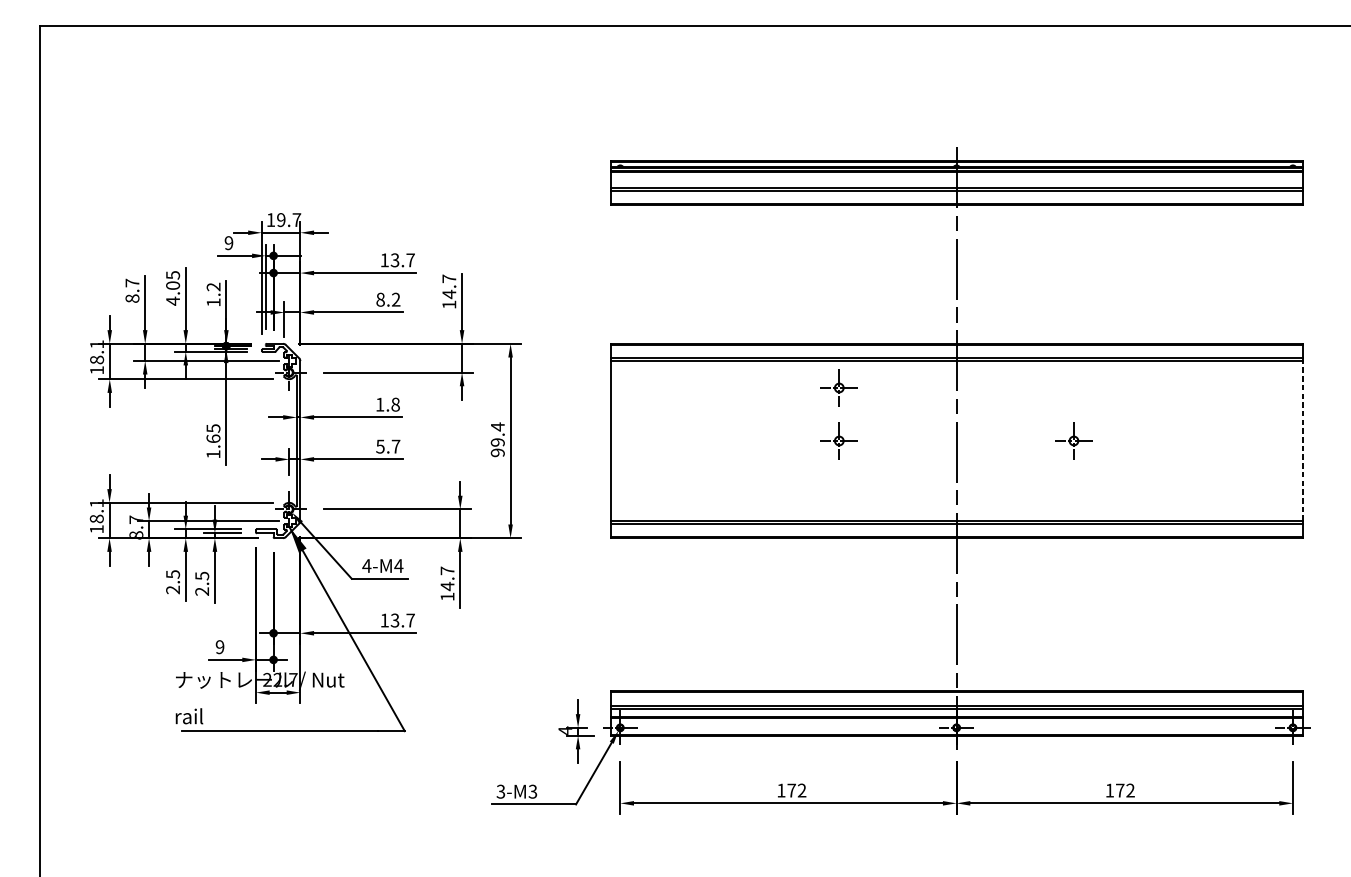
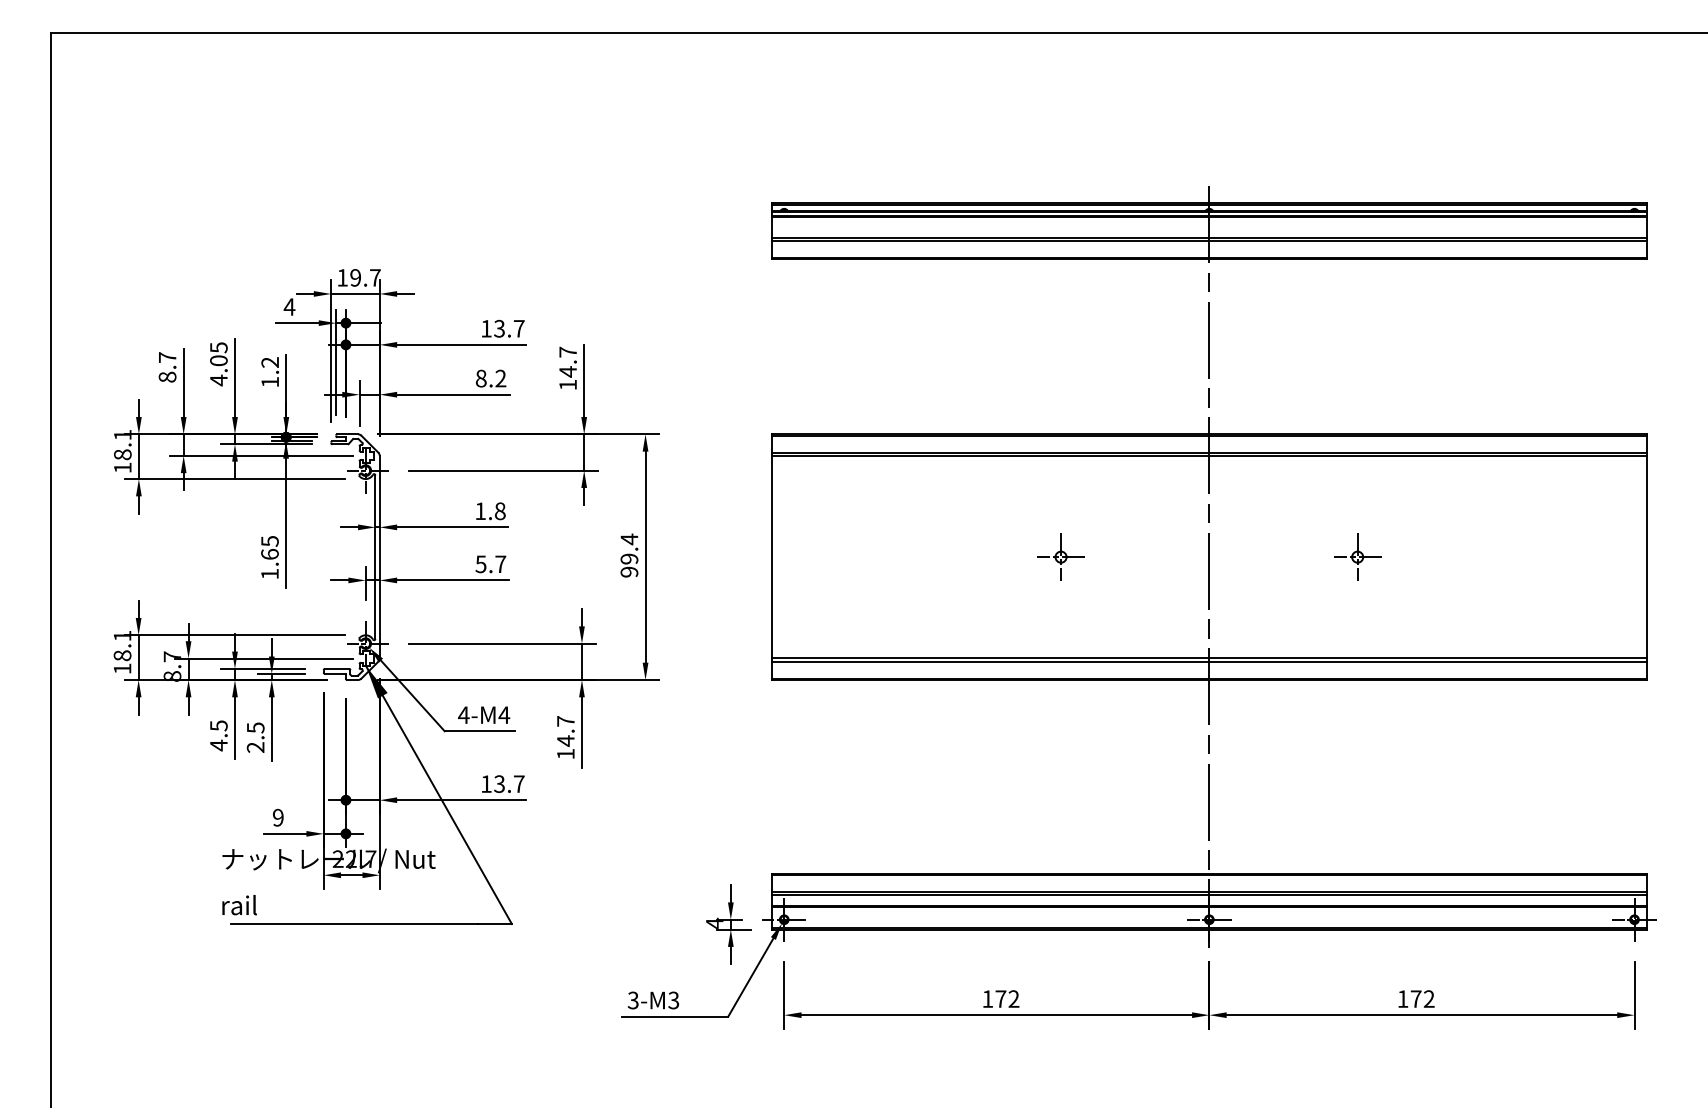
text: (228, 242) -> (289, 306), 9 -> 4
part: (838, 387) -> (1060, 489), removed
line: (1302, 440) -> (1646, 556), dashed -> solid
text: (172, 589) -> (218, 745), 2.5 -> 4.5

